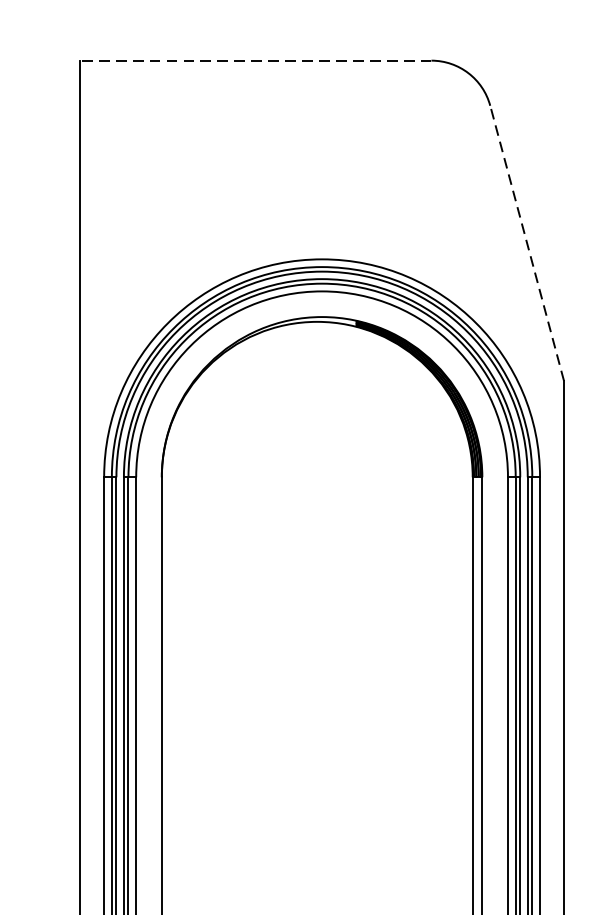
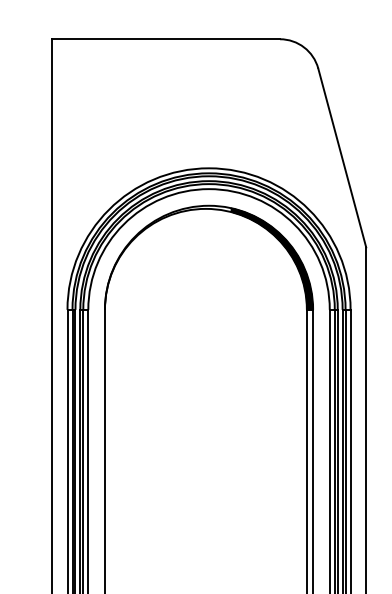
line: (255, 61) -> (165, 39), dashed -> solid
line: (527, 242) -> (342, 157), dashed -> solid

